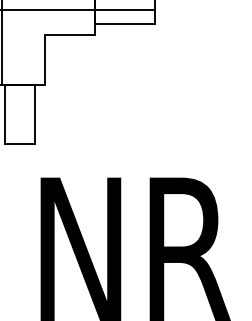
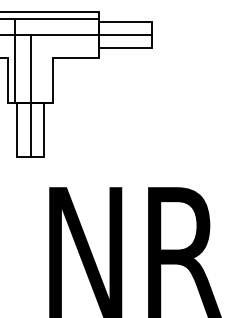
line: (19, 76) -> (30, 95), added

